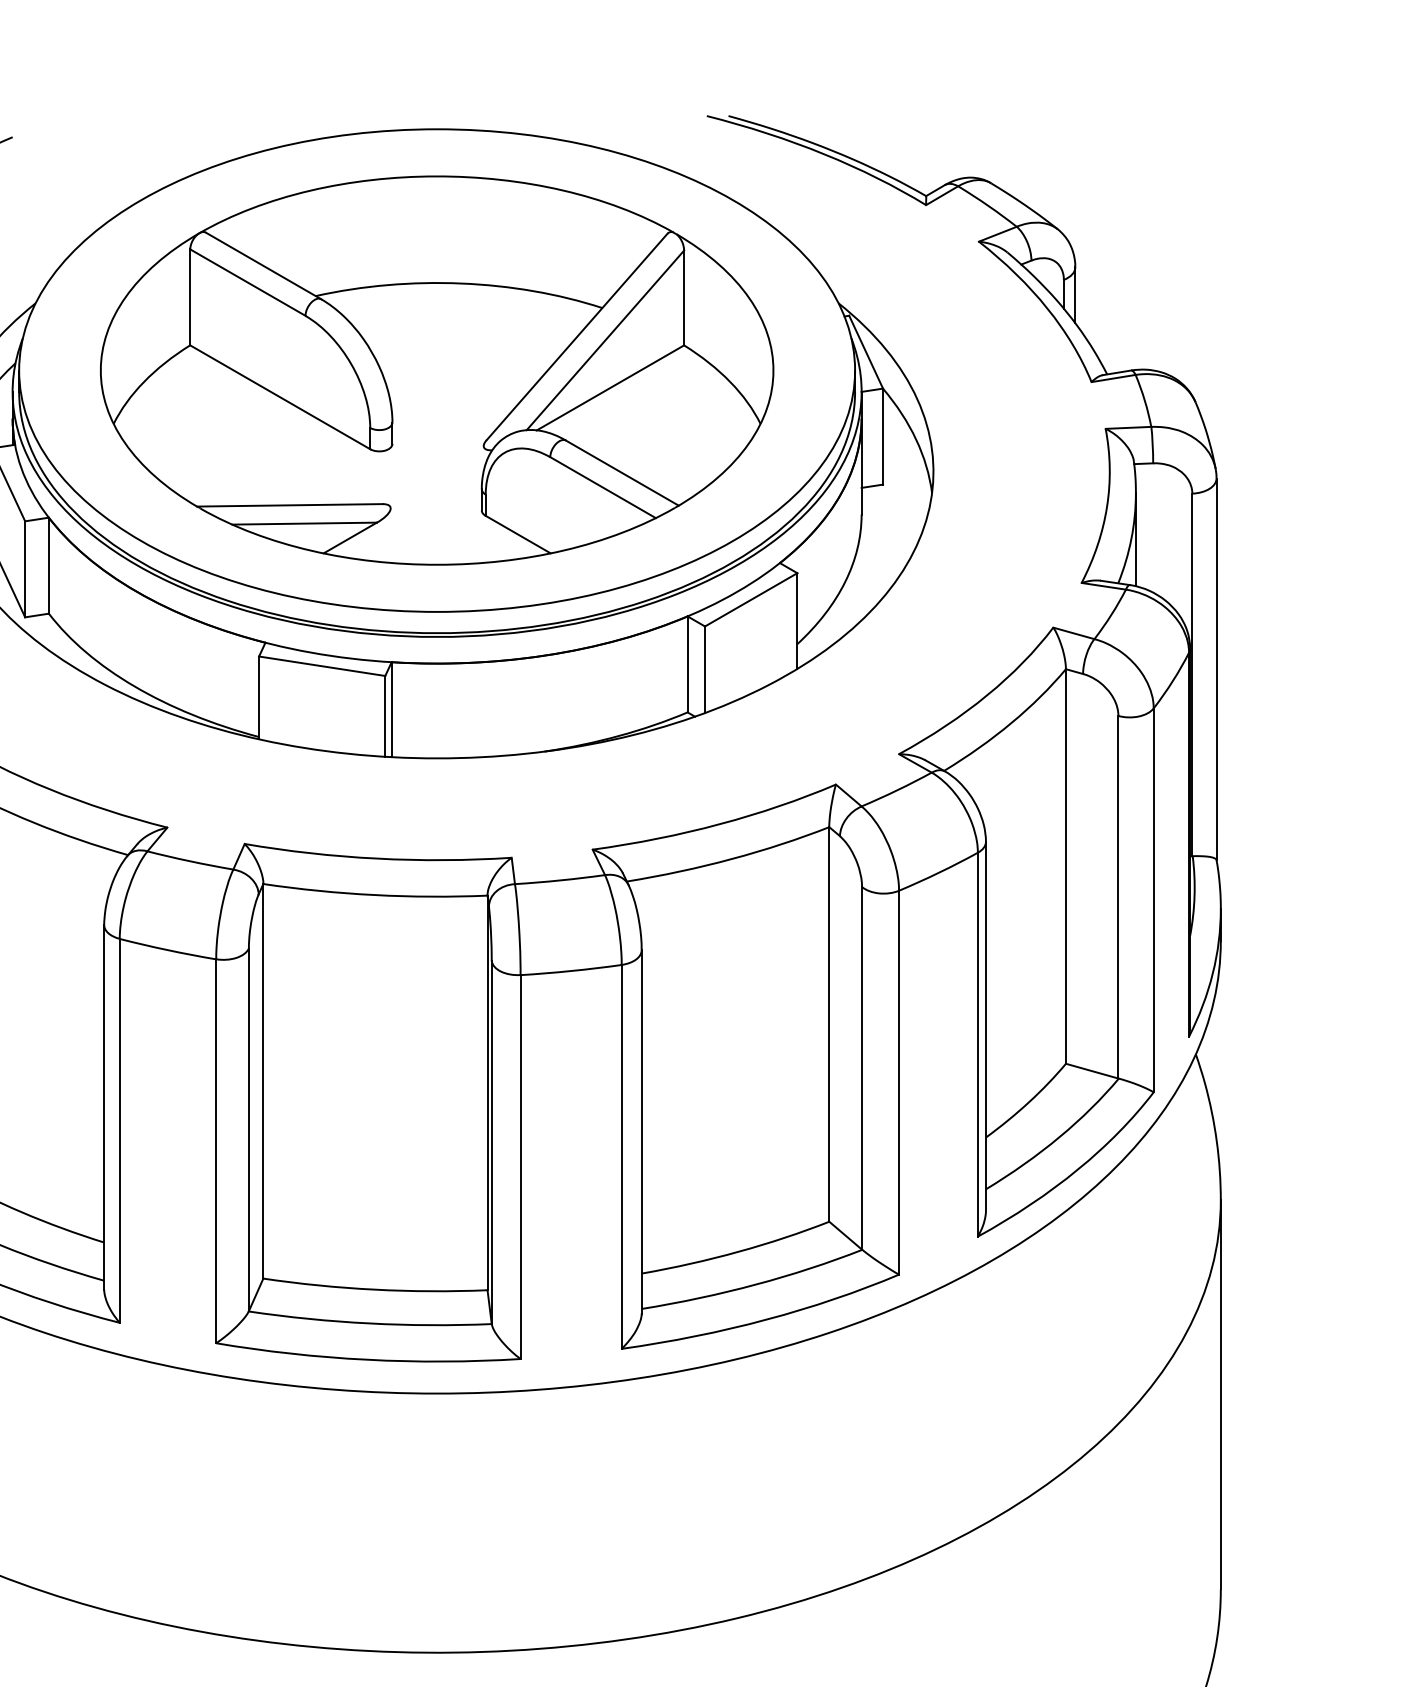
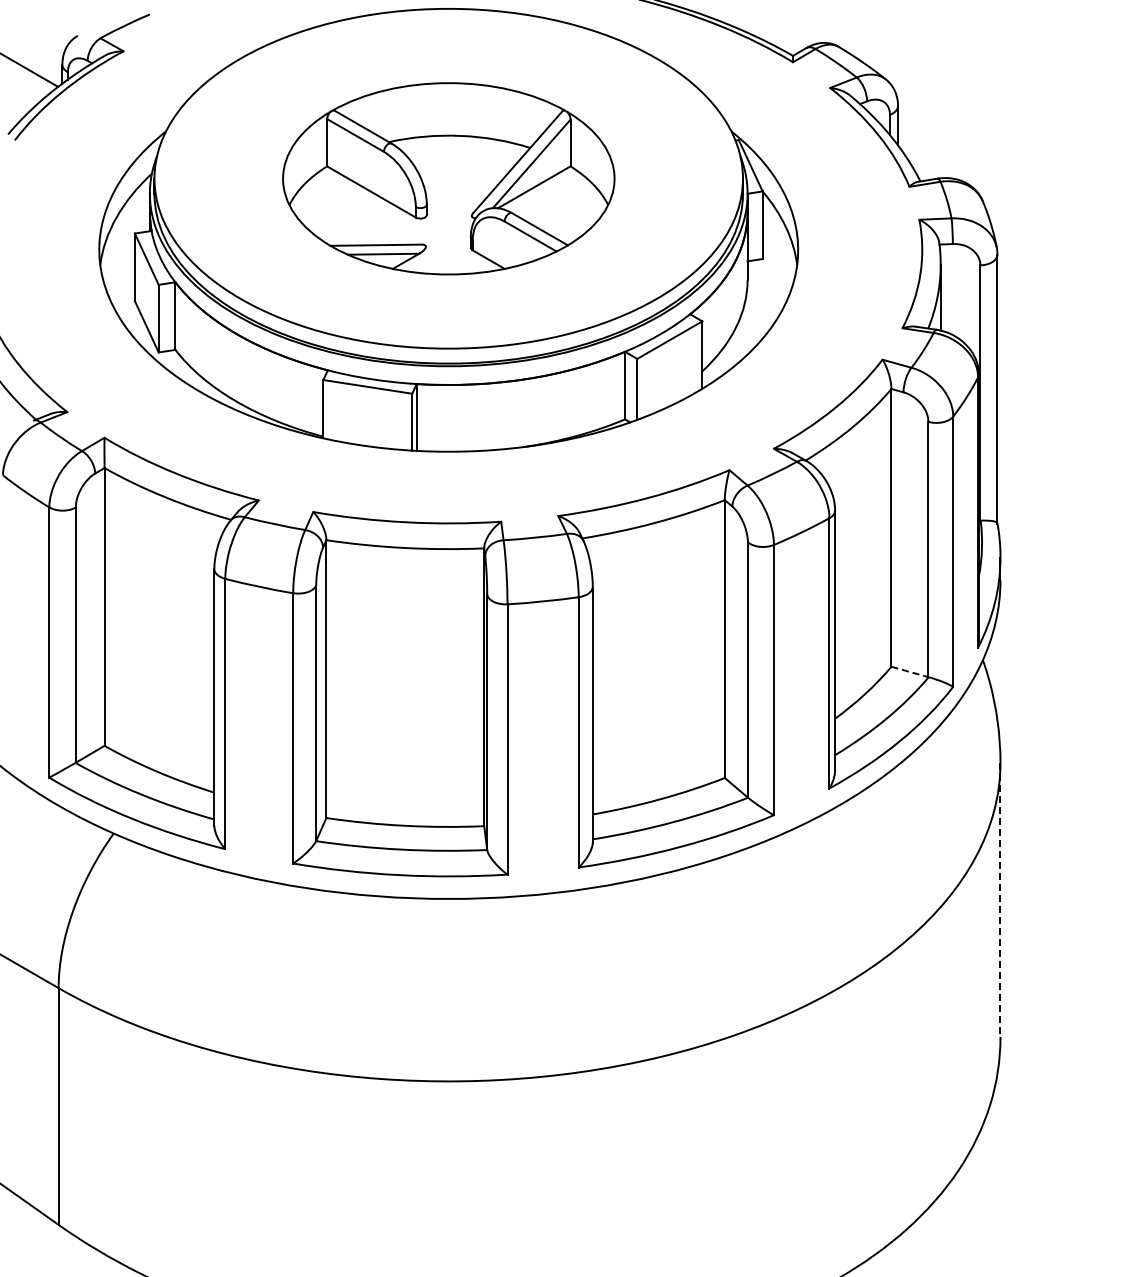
part: (436, 370) -> (448, 178), size x0.7
line: (1093, 1071) -> (910, 672), solid -> dashed
line: (1220, 1394) -> (1000, 899), solid -> dashed

